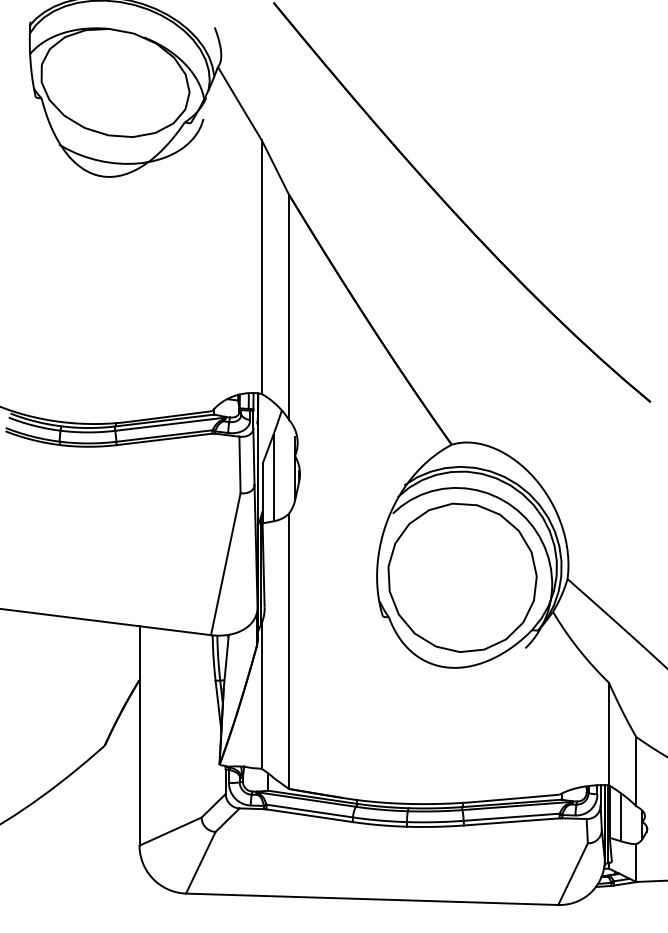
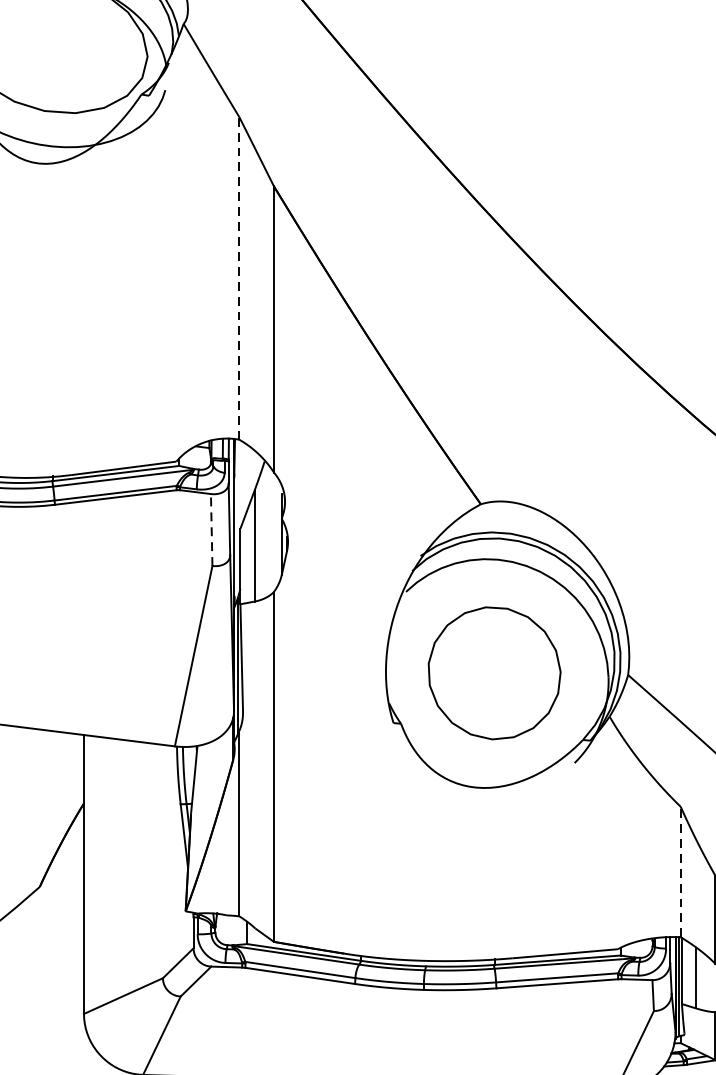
line: (261, 267) -> (239, 278), solid -> dashed
line: (239, 464) -> (211, 529), solid -> dashed
part: (462, 577) -> (494, 673), size x0.7
line: (608, 733) -> (680, 871), solid -> dashed

